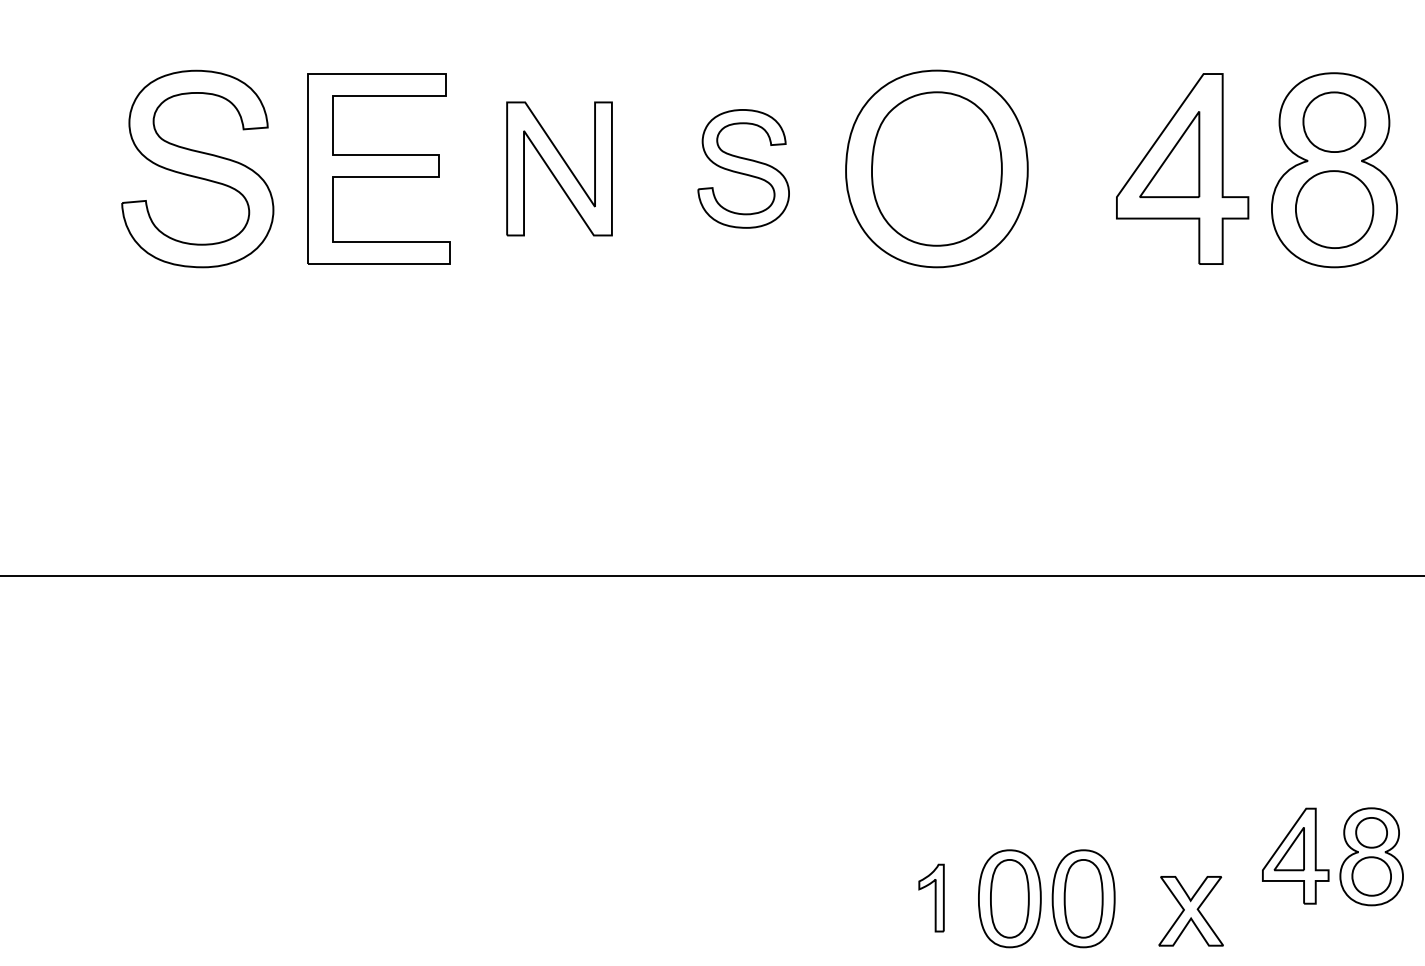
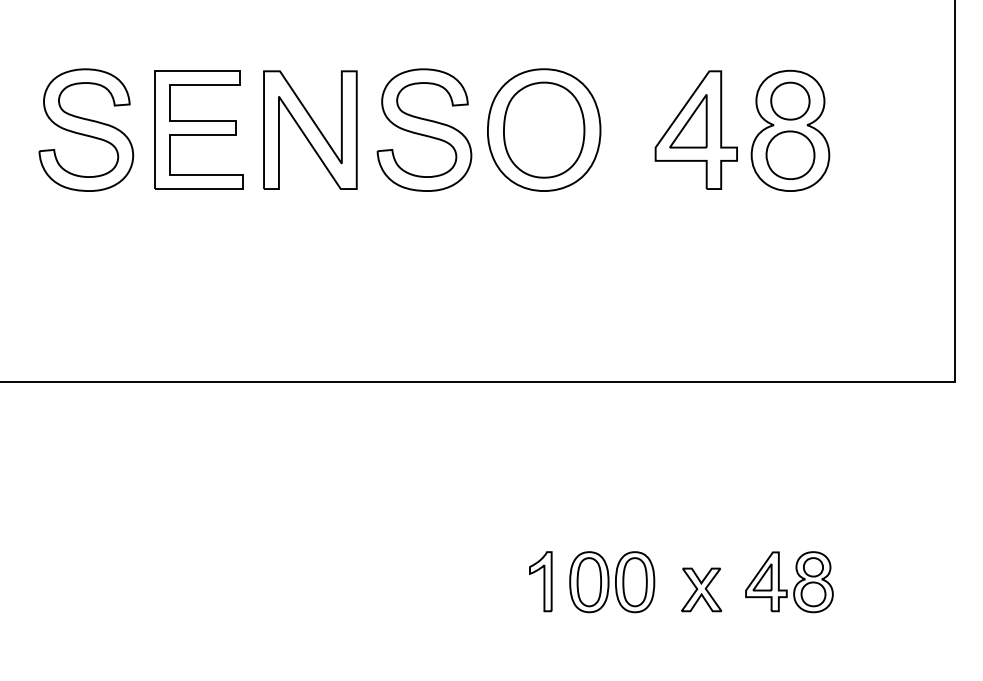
part: (559, 167) -> (310, 129), size x1.43
part: (743, 167) -> (424, 129), size x1.67
part: (1342, 860) -> (795, 584), moved
part: (930, 897) -> (540, 581), size x1.43

